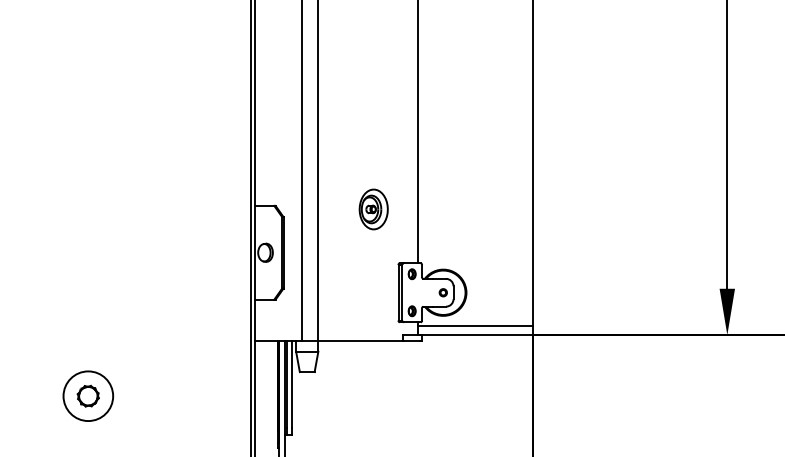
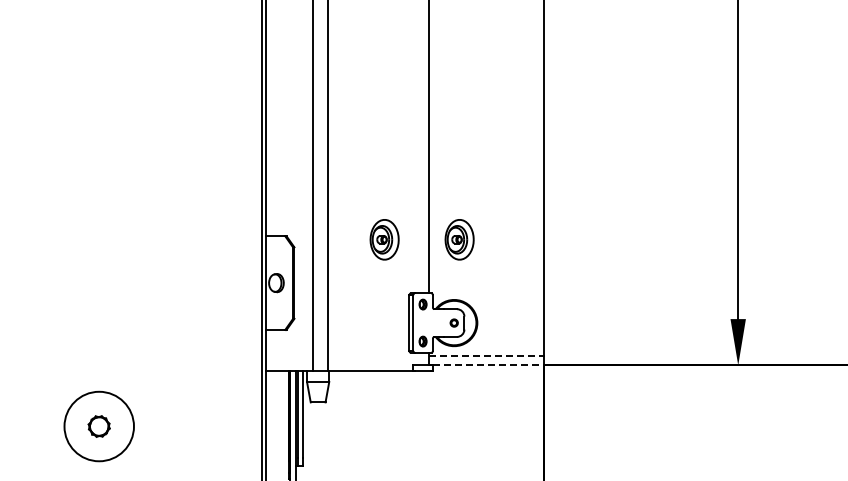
part: (448, 209) -> (459, 239), added
line: (475, 326) -> (486, 356), solid -> dashed
line: (477, 335) -> (488, 365), solid -> dashed
circle: (88, 396) -> (99, 426), size x1.4

